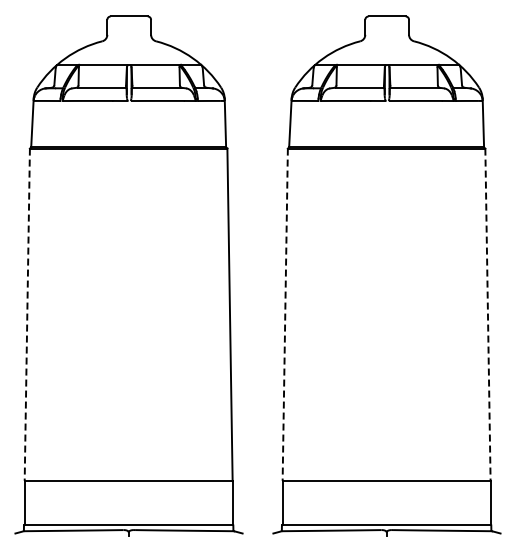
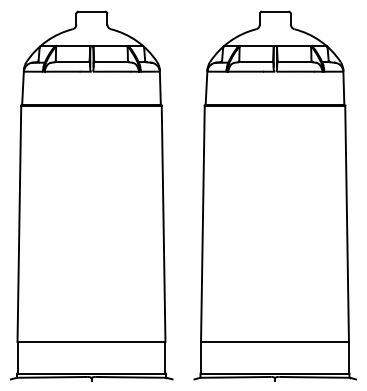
line: (27, 315) -> (19, 224), dashed -> solid
line: (285, 315) -> (203, 224), dashed -> solid
line: (487, 315) -> (346, 224), dashed -> solid

